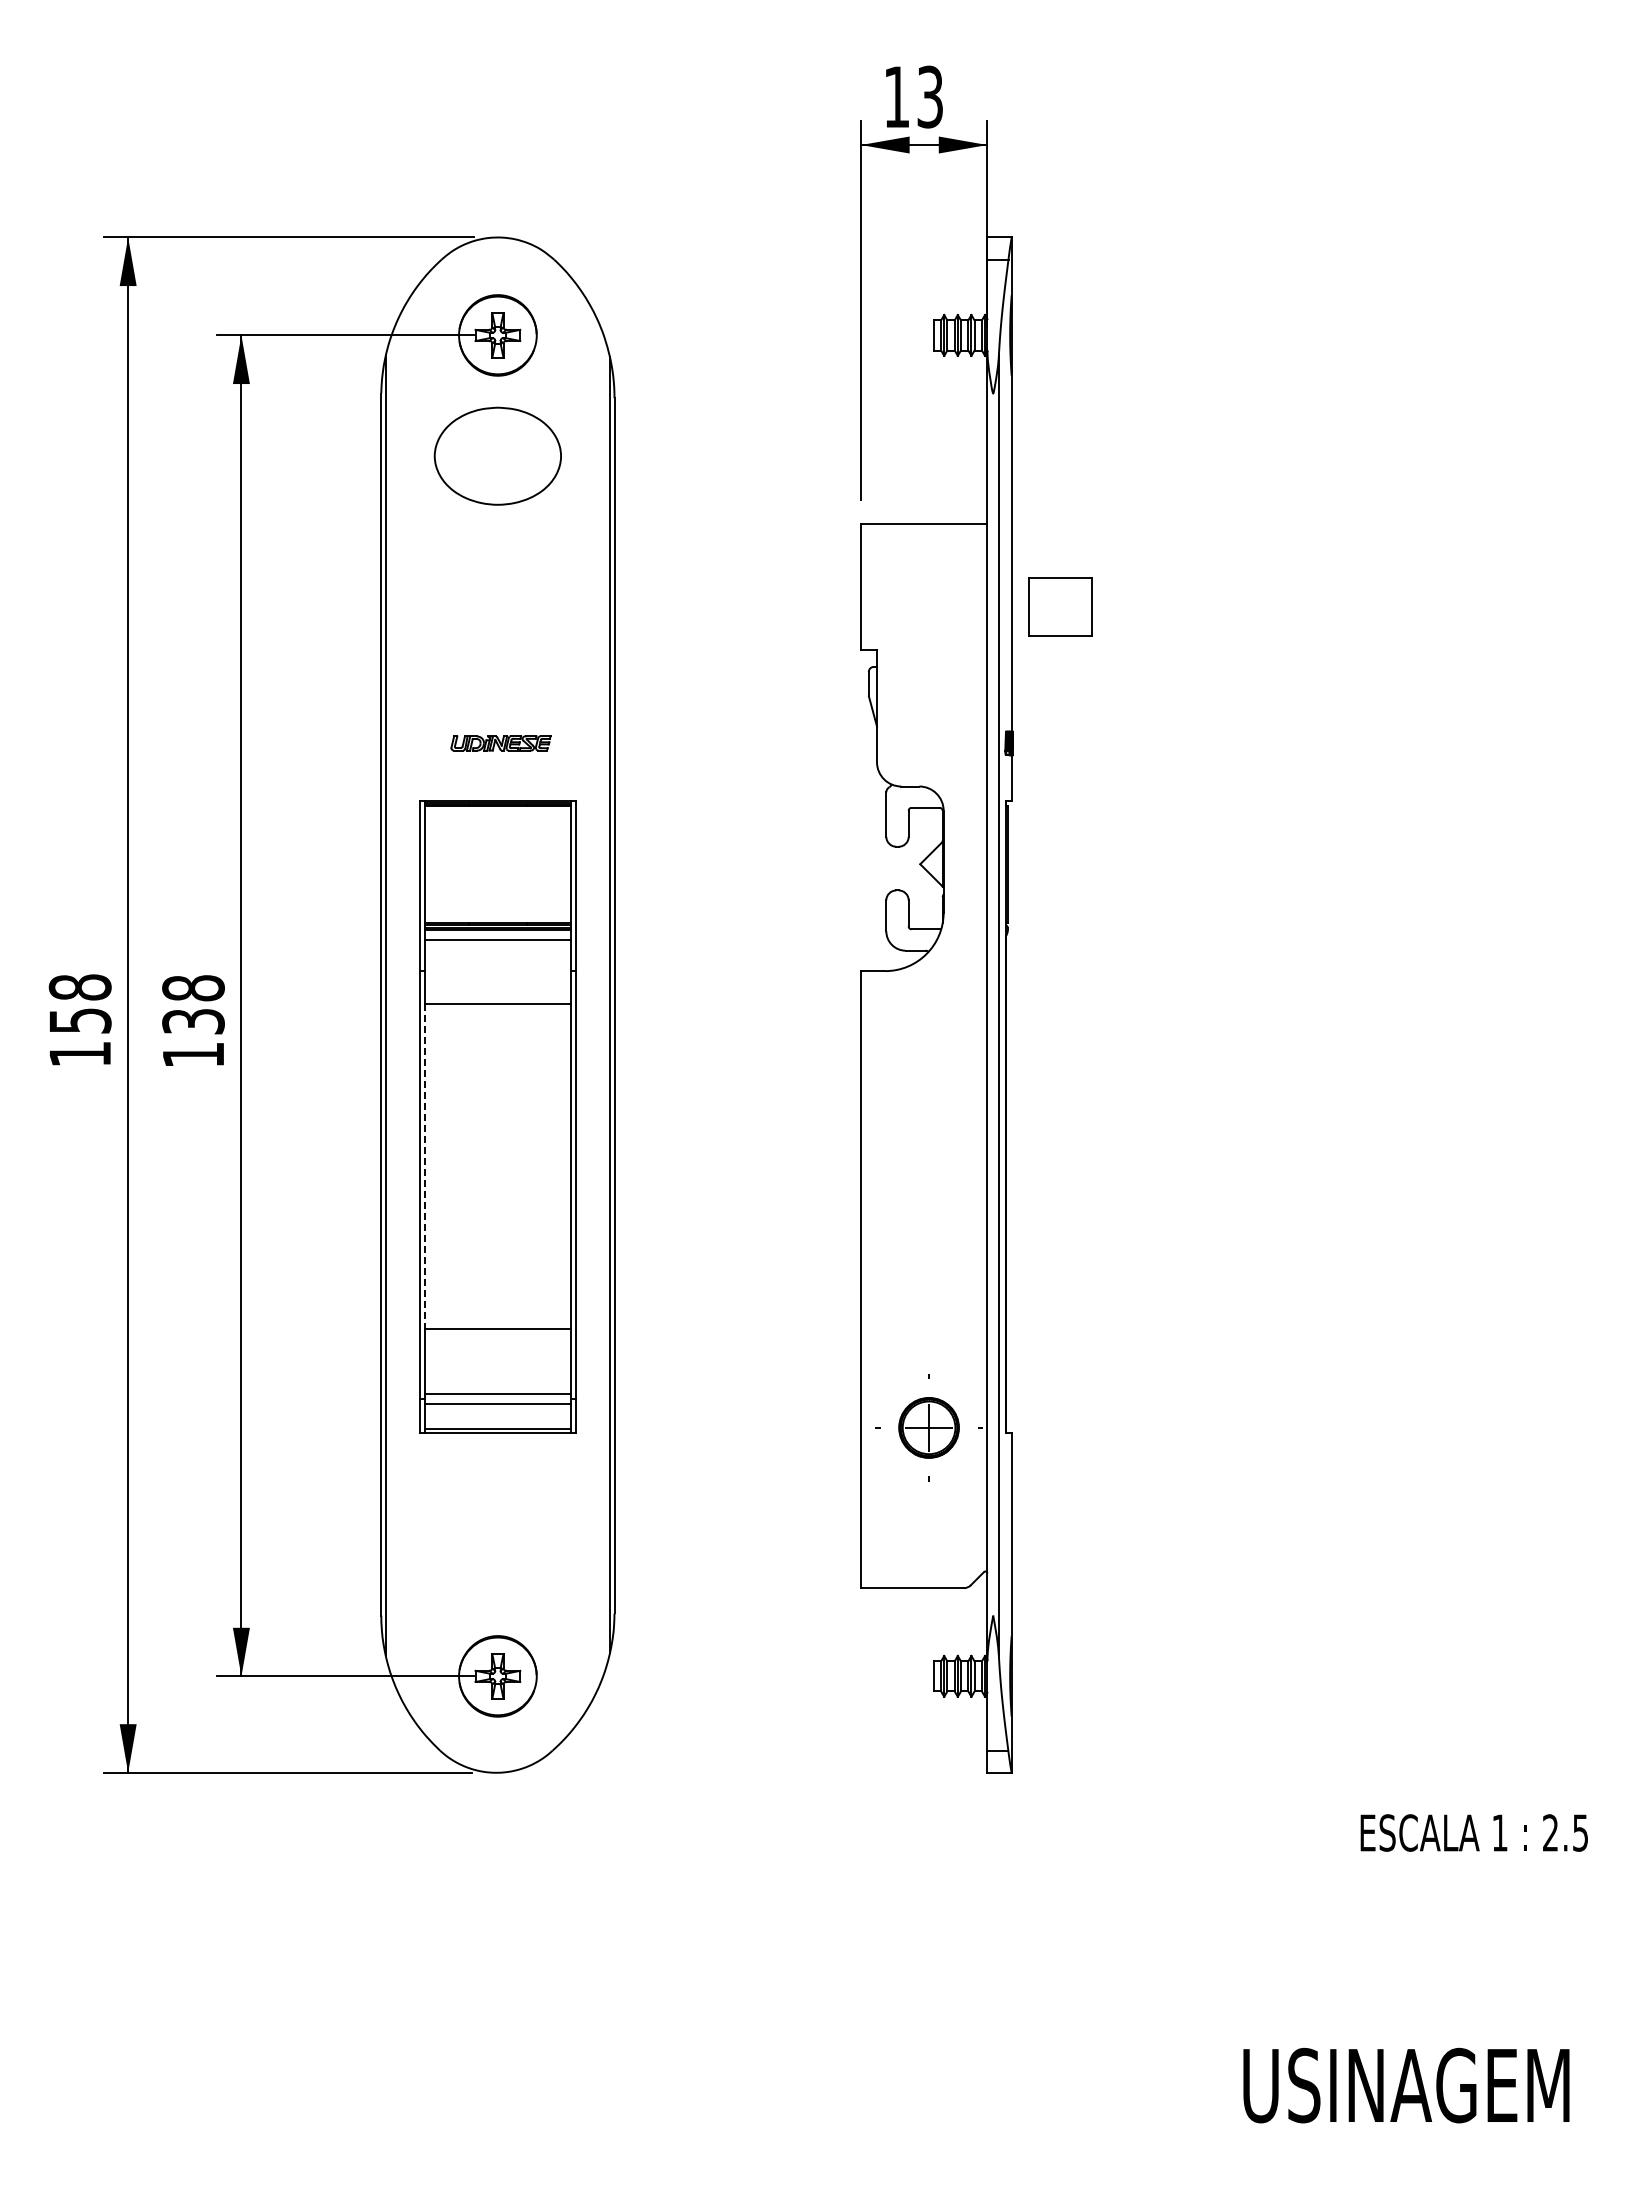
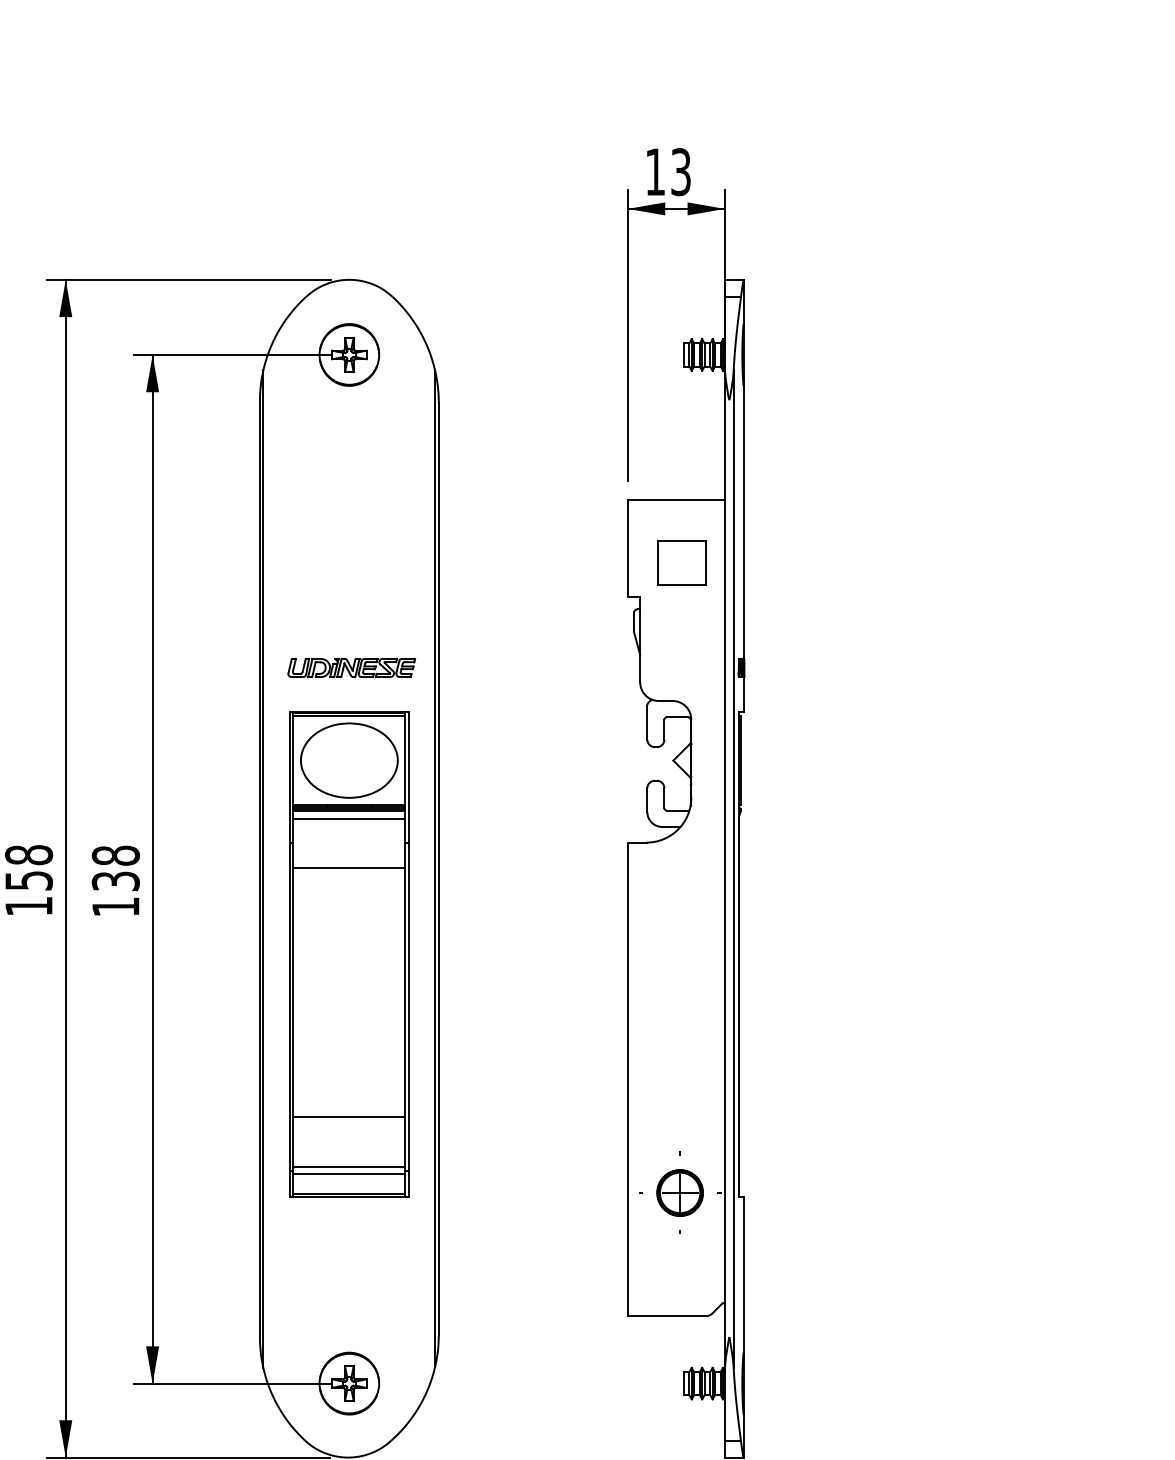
part: (497, 455) -> (349, 760), moved
part: (1060, 606) -> (681, 562), moved
part: (500, 743) -> (351, 667), size x1.67
line: (425, 1166) -> (293, 992), dashed -> solid

